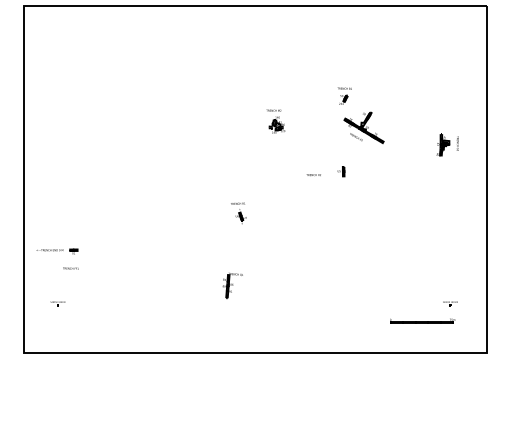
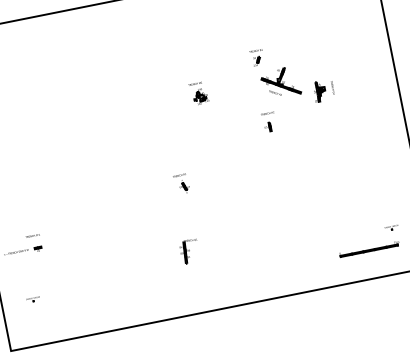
part: (447, 144) -> (323, 90), moved
text: (313, 175) -> (267, 114), moved
text: (70, 268) -> (32, 236), moved

